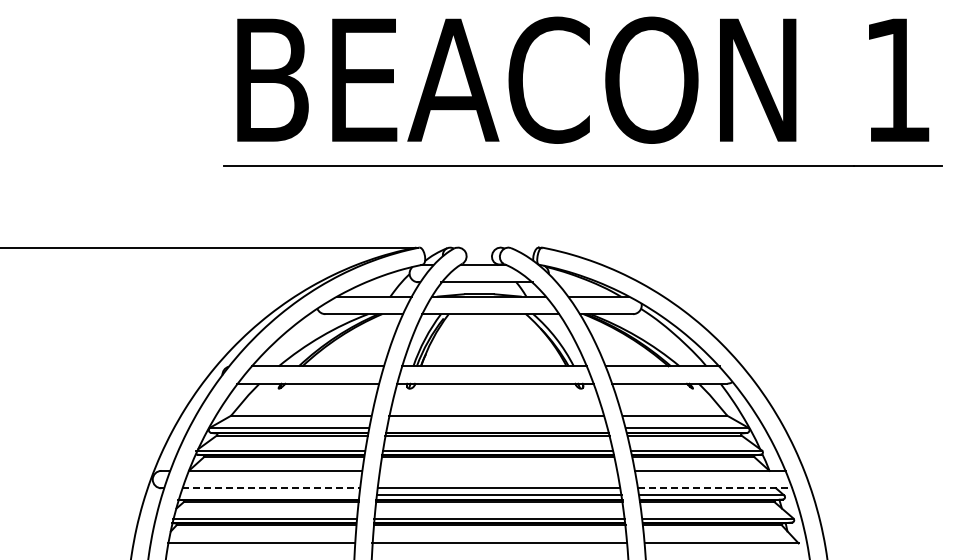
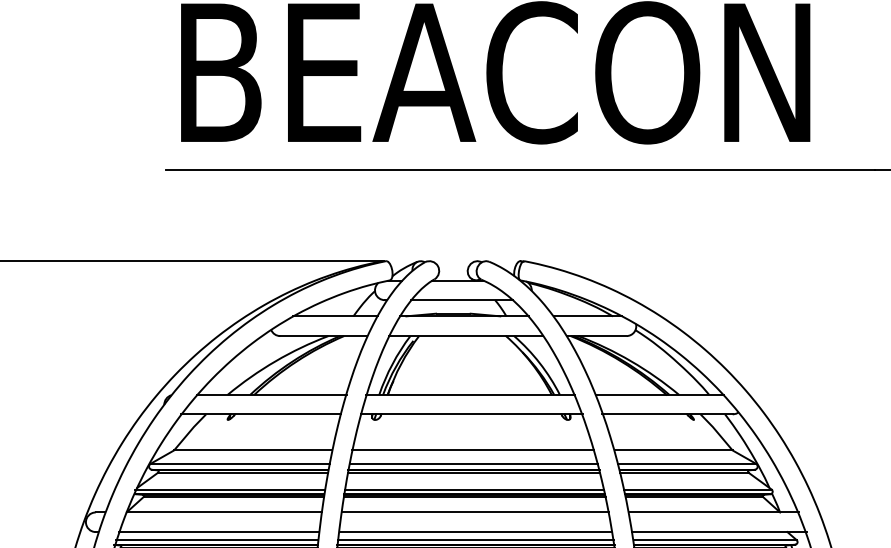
line: (497, 427) -> (473, 463), added
line: (498, 470) -> (475, 512), added
line: (270, 488) -> (218, 532), dashed -> solid
line: (716, 488) -> (720, 532), dashed -> solid
line: (269, 495) -> (217, 540), added

